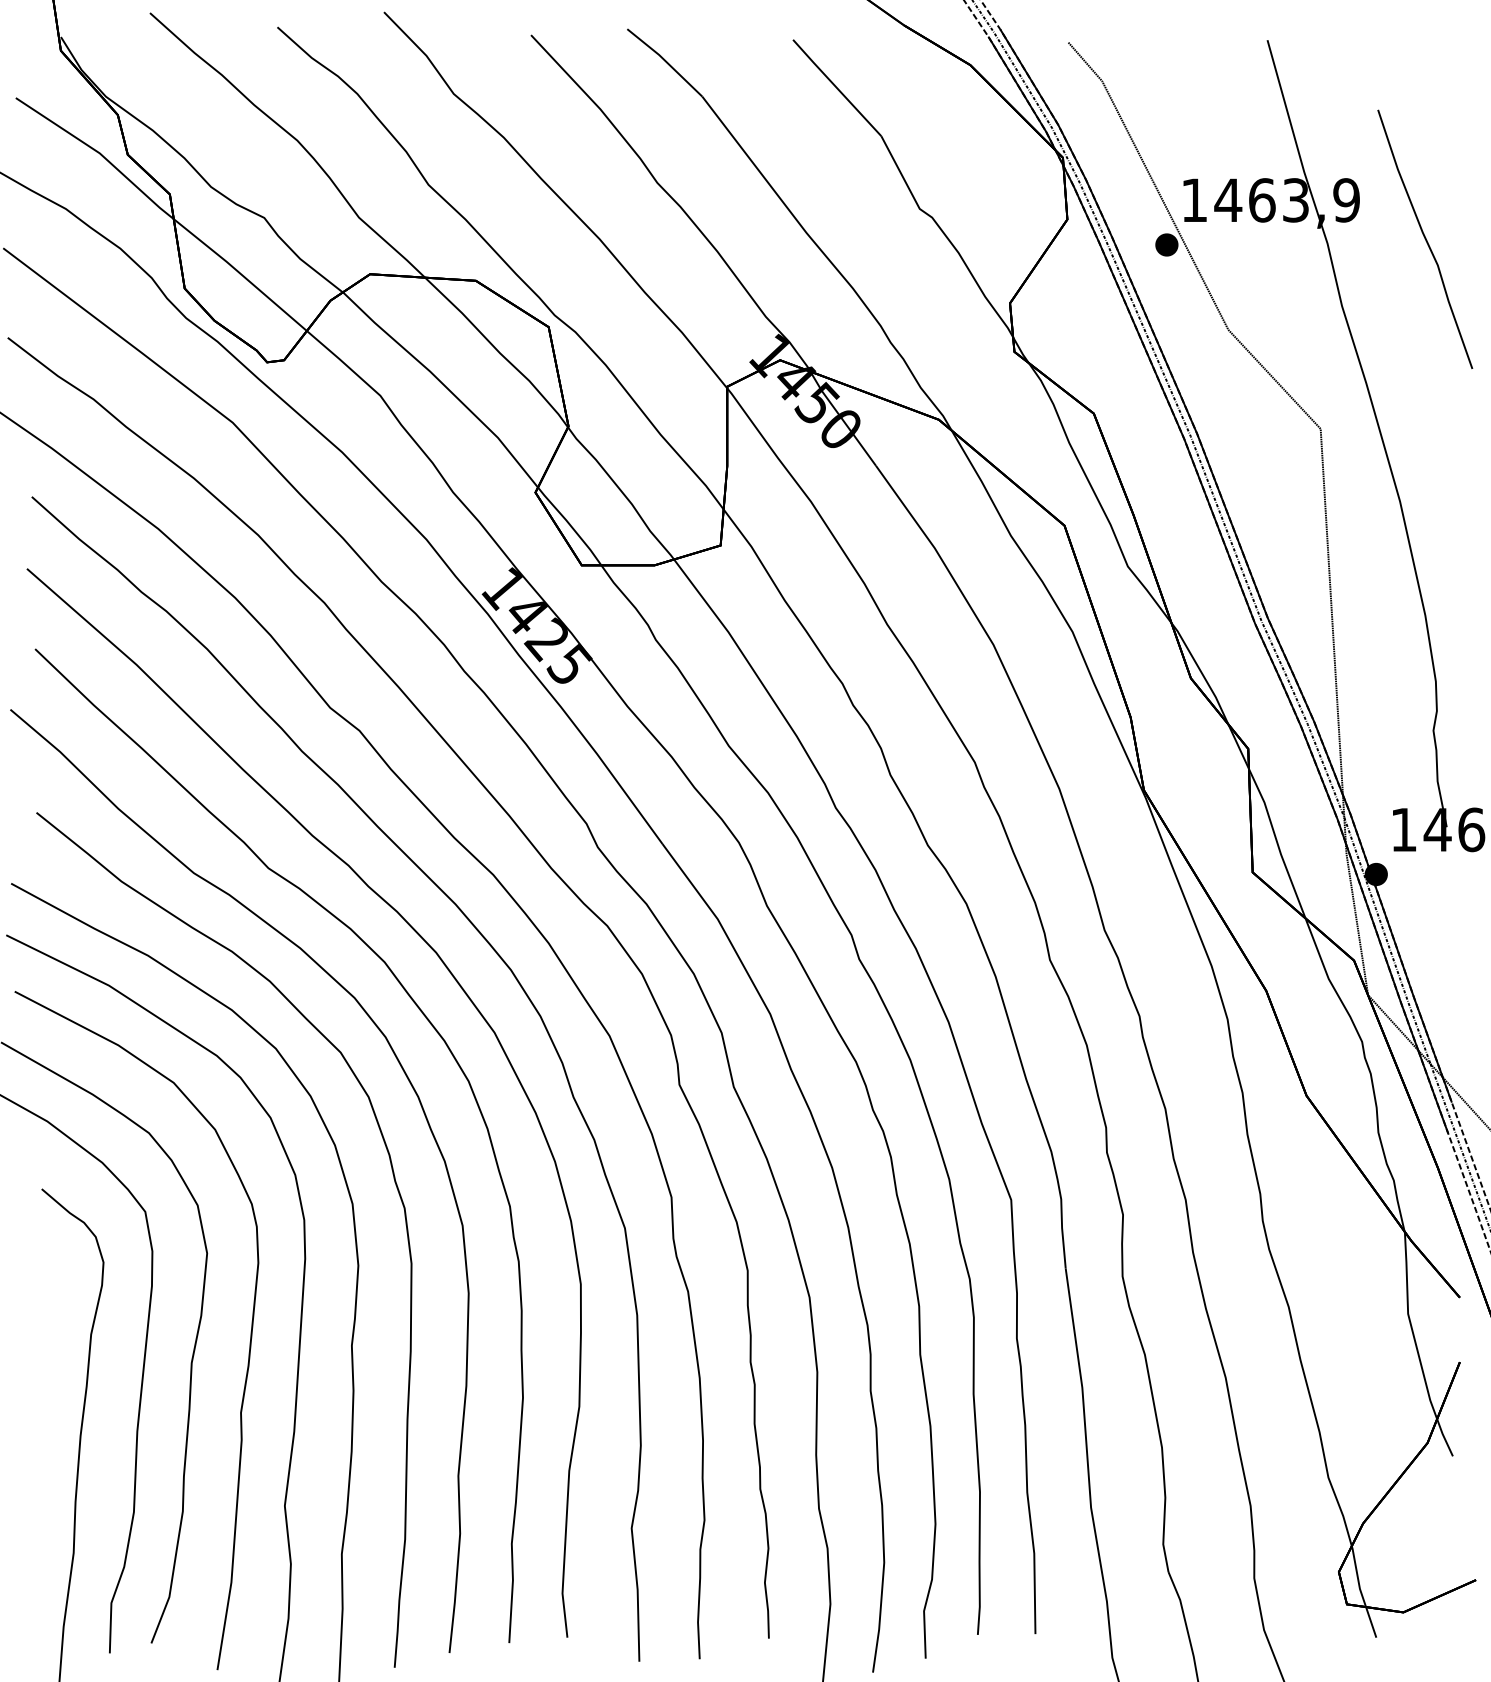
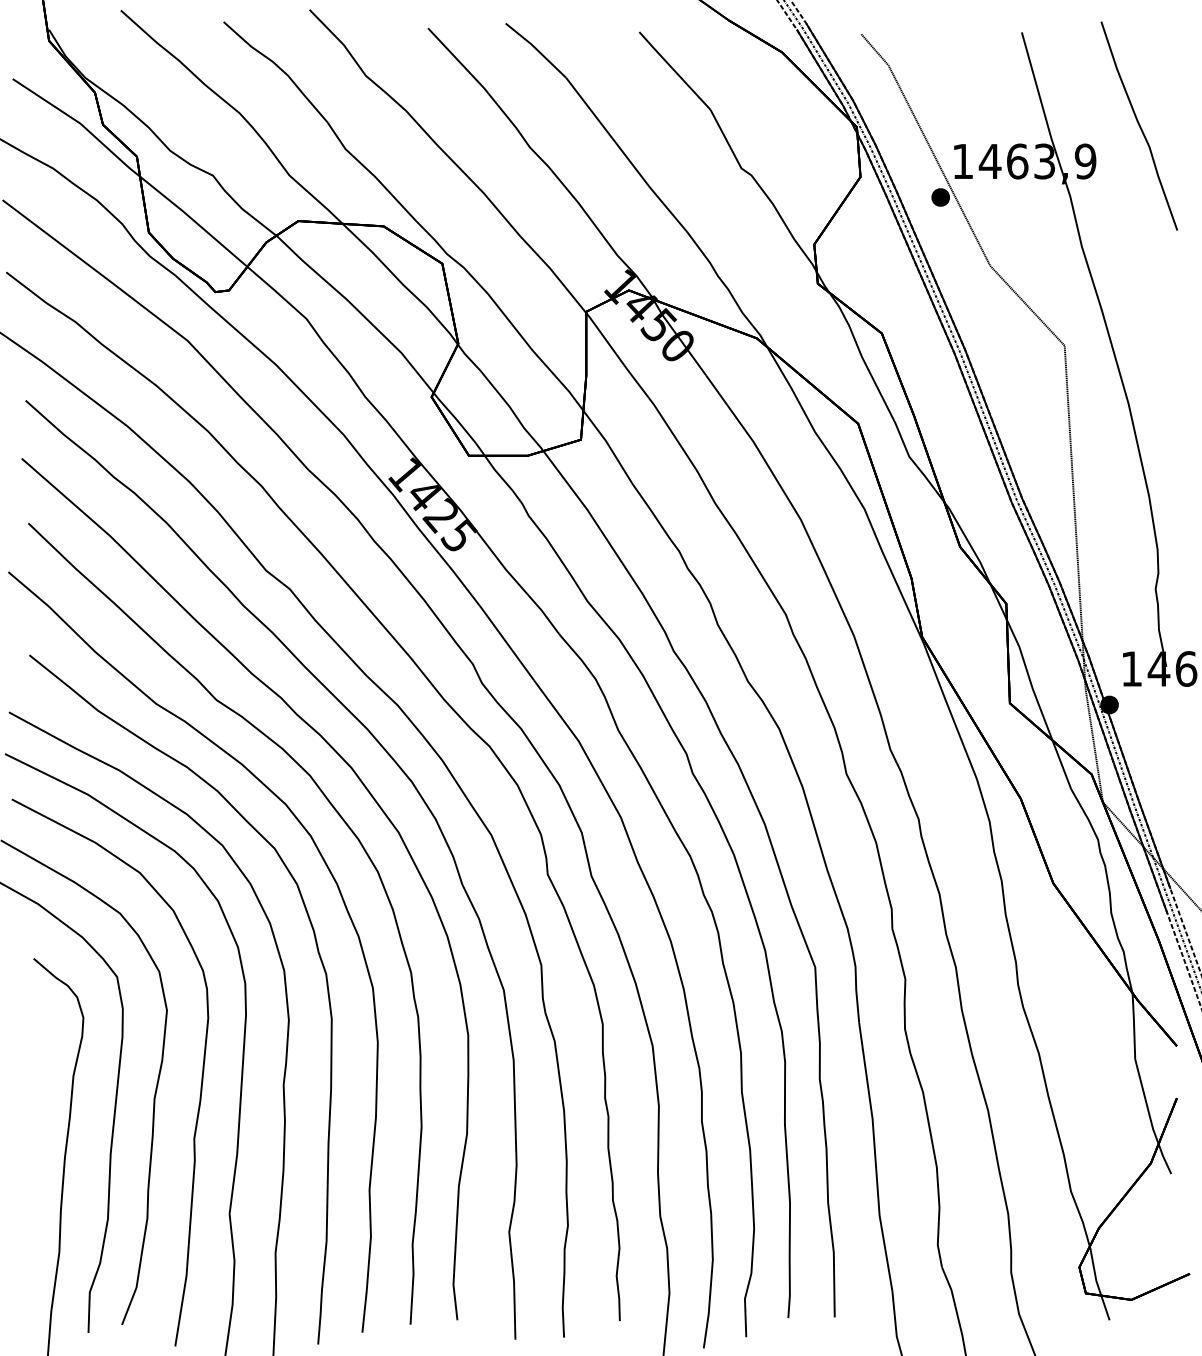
curve: (1425, 238) -> (1139, 125), moved

